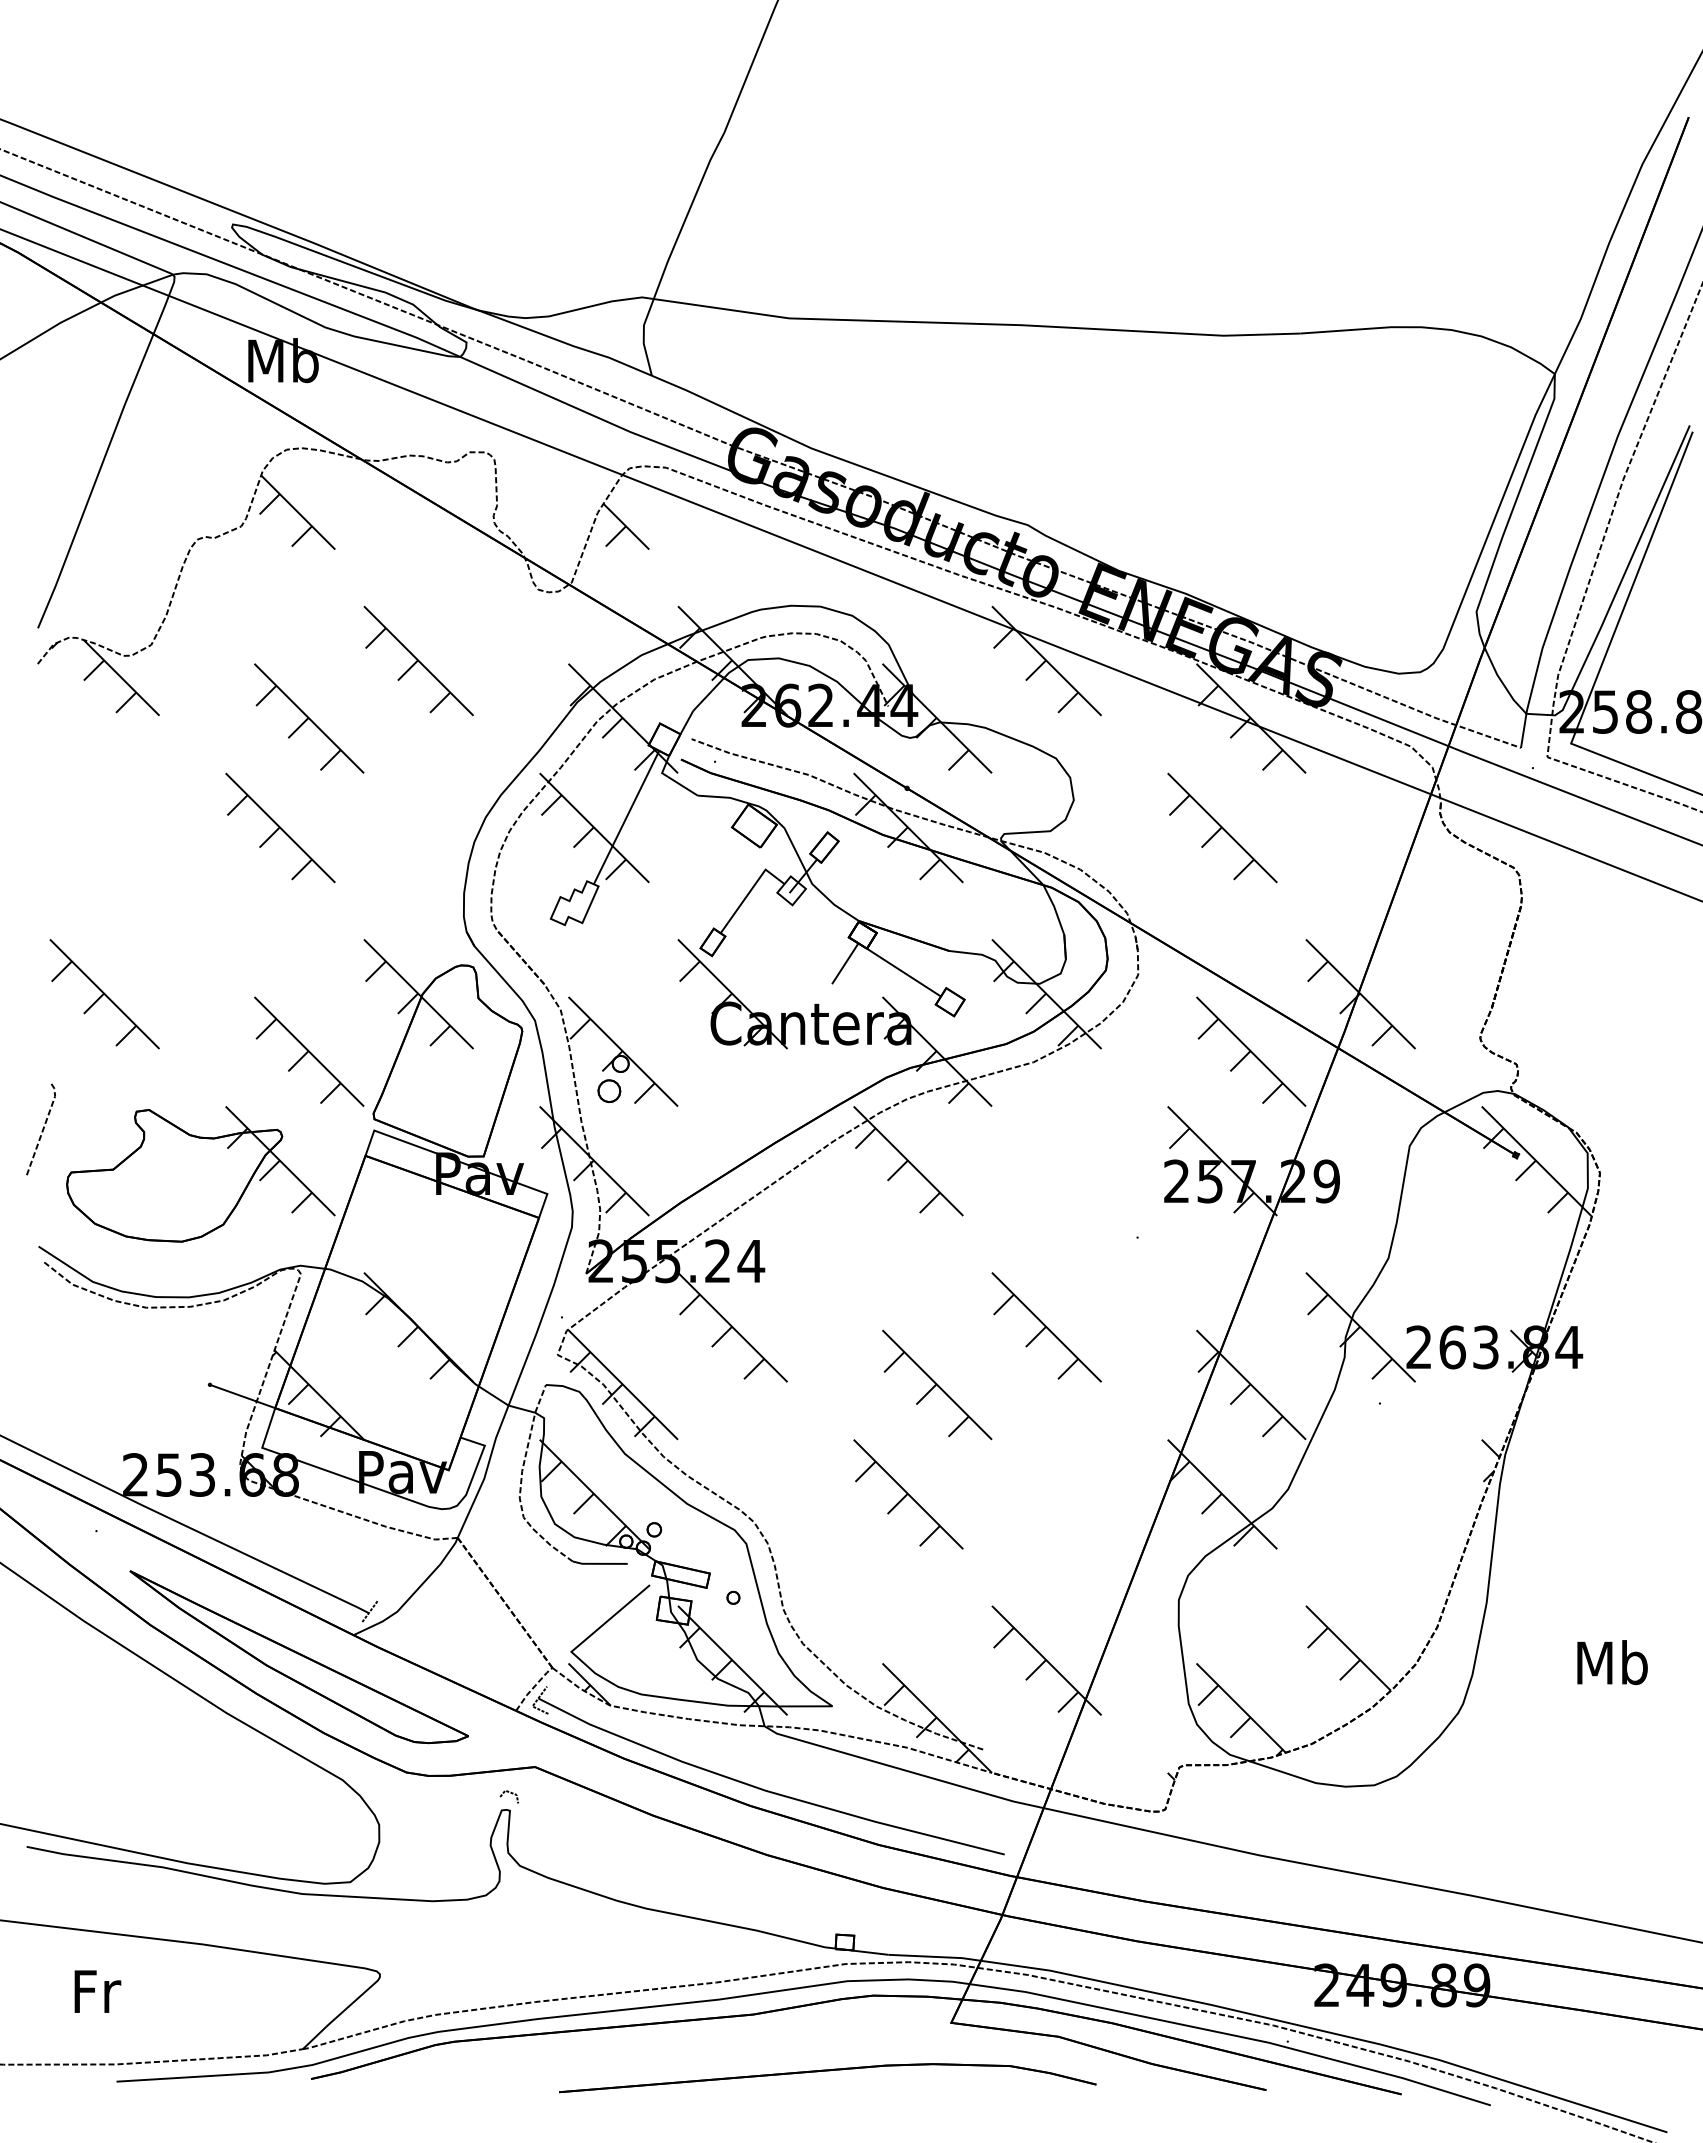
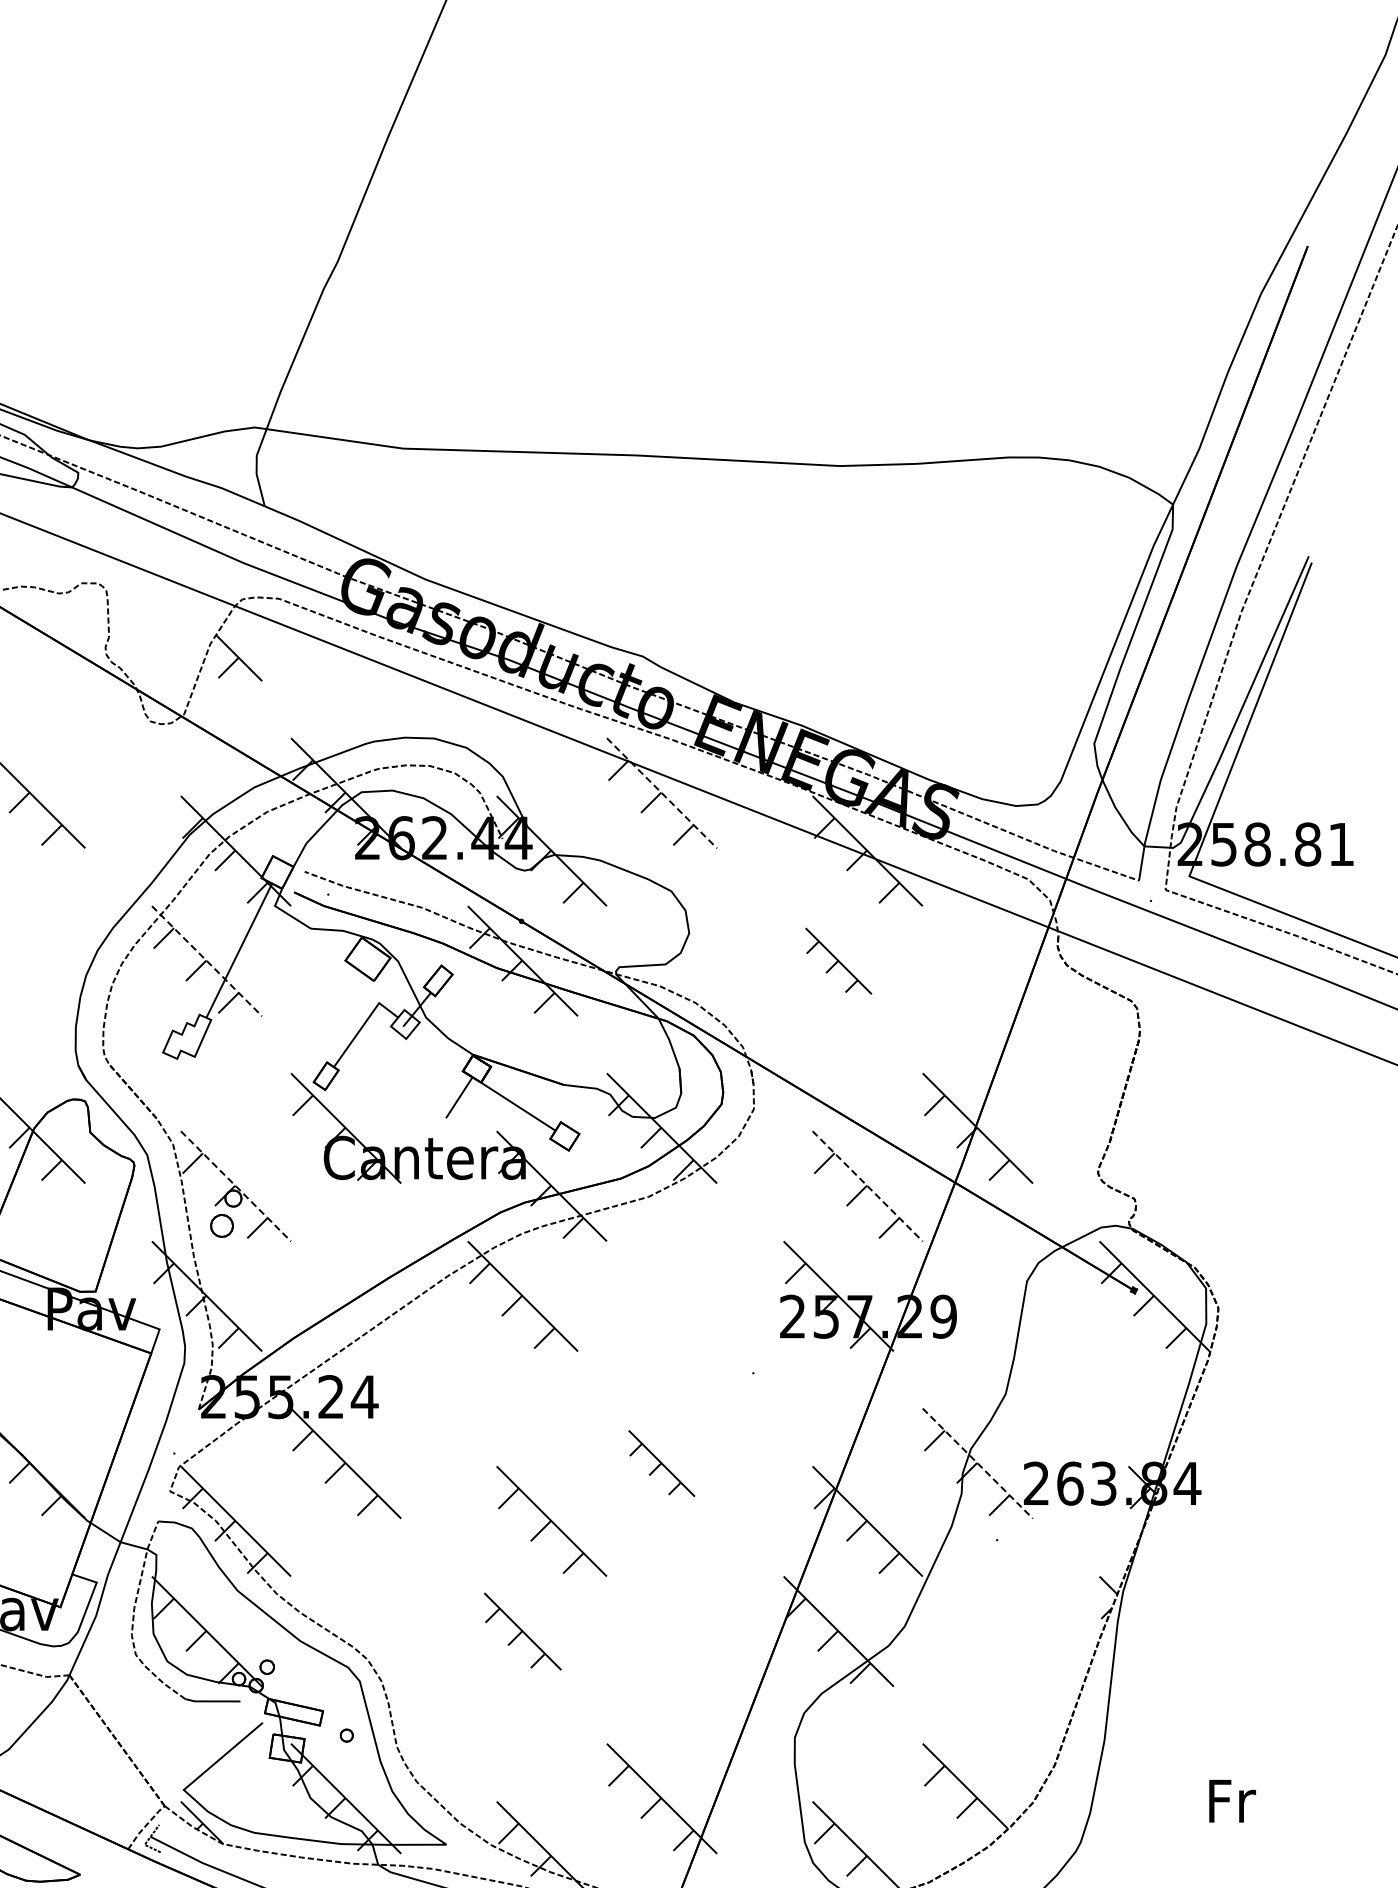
line: (1047, 661) -> (662, 793), solid -> dashed
part: (1222, 827) -> (838, 960), size x0.6
line: (594, 828) -> (207, 961), solid -> dashed
line: (623, 1052) -> (236, 1187), solid -> dashed
line: (1251, 1052) -> (867, 1187), solid -> dashed
part: (1046, 1327) -> (661, 1463), size x0.6
line: (1361, 1327) -> (978, 1463), solid -> dashed
part: (908, 1494) -> (522, 1631), size x0.7
text: (1612, 1662) -> (1231, 1800), Mb -> Fr

